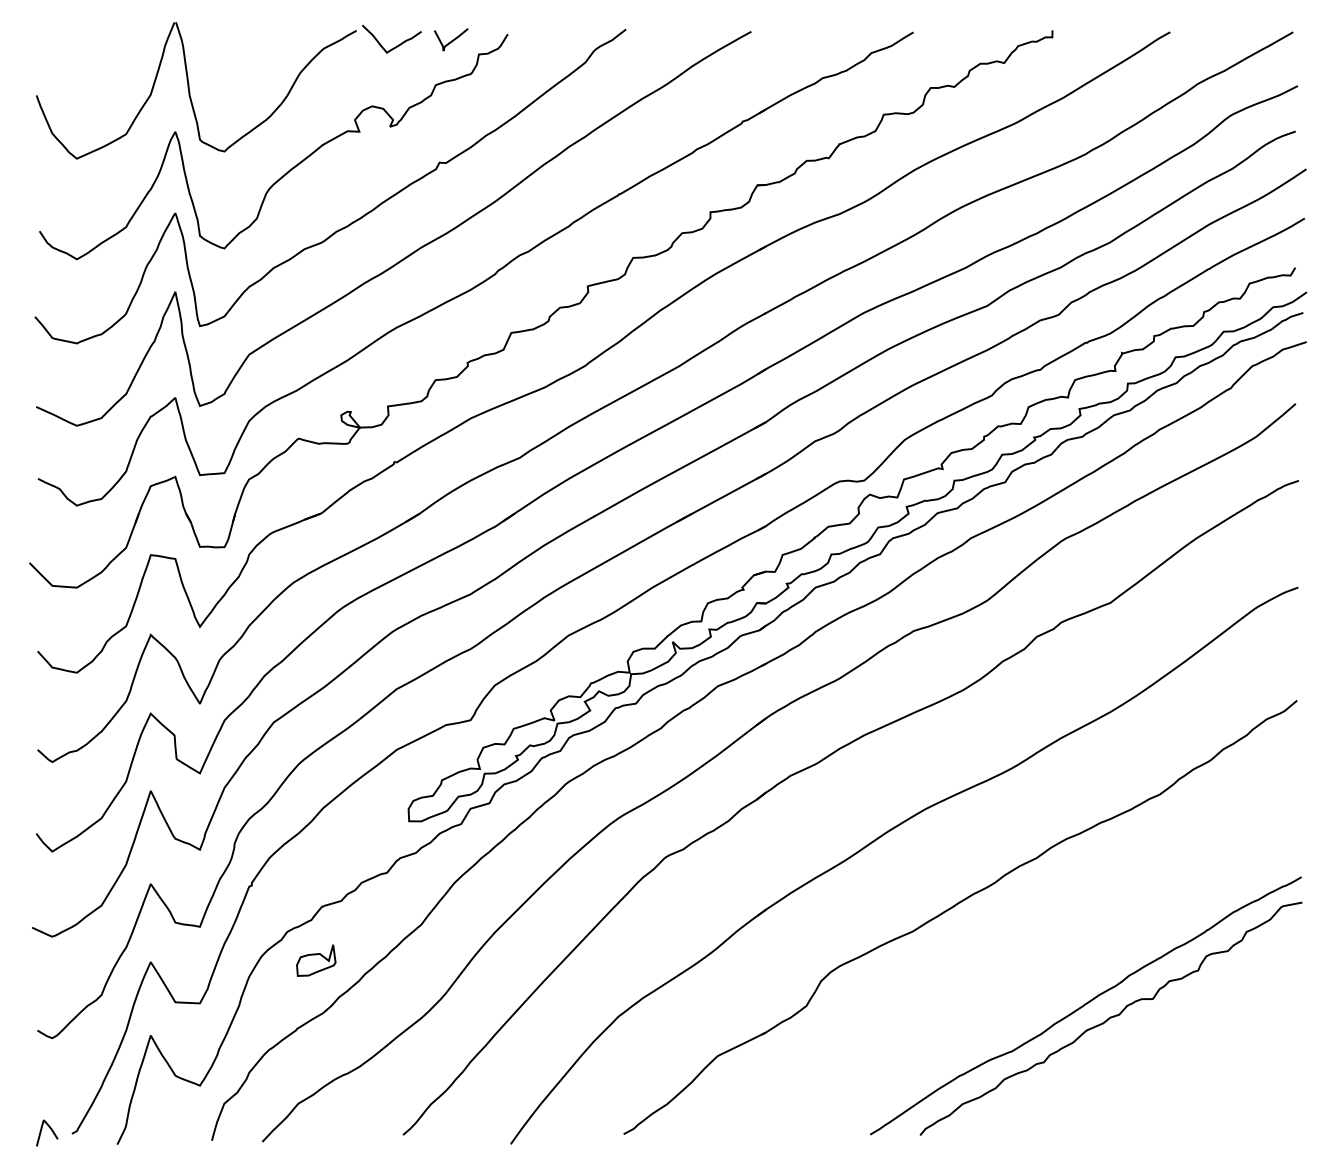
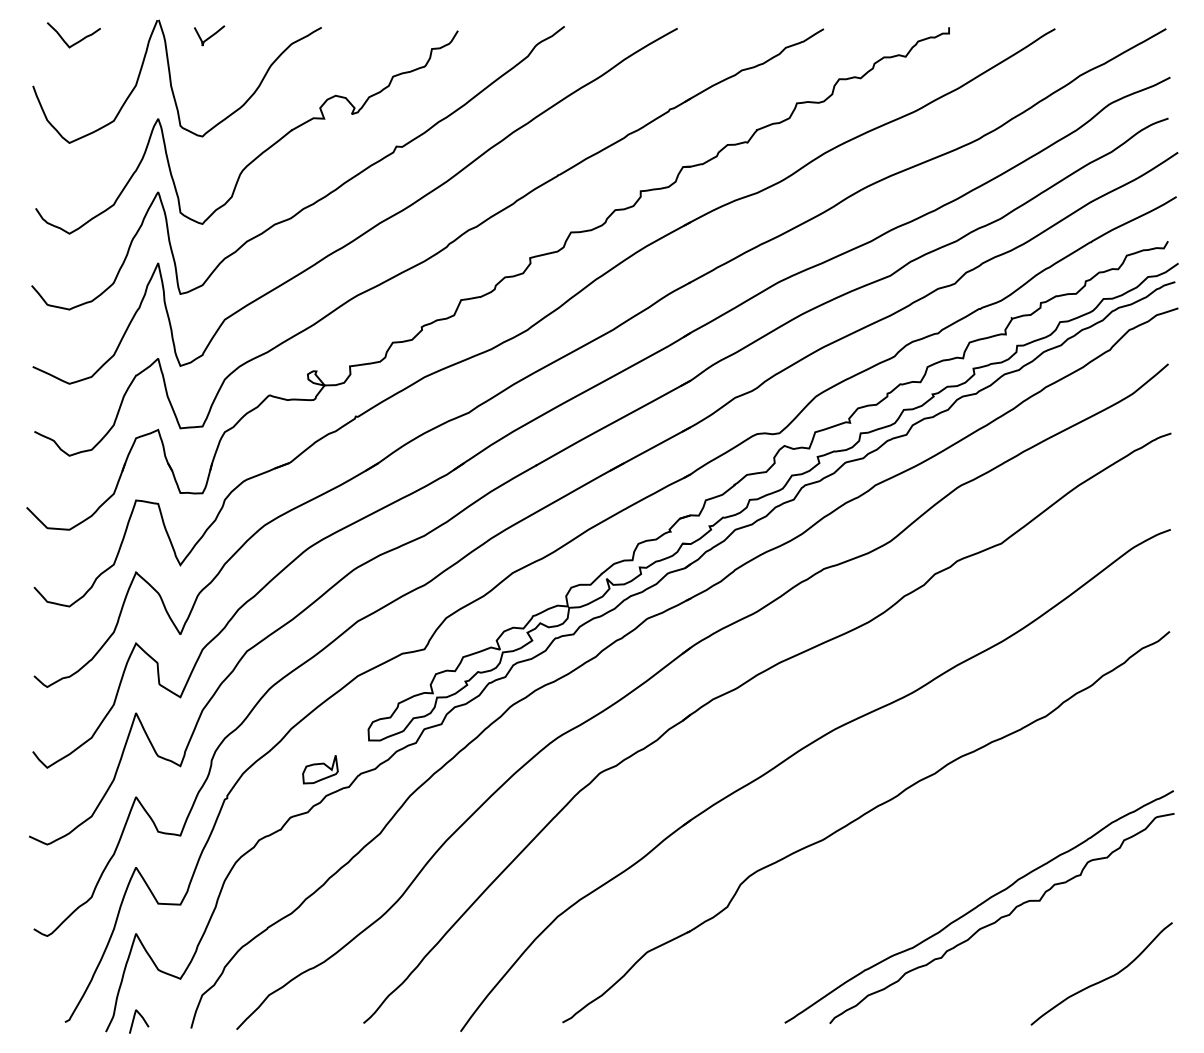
curve: (452, 39) -> (210, 35), moved
curve: (396, 45) -> (78, 40), moved
part: (316, 960) -> (320, 769), moved
curve: (1222, 1086) -> (1102, 979), added
curve: (51, 1131) -> (143, 1020), moved

